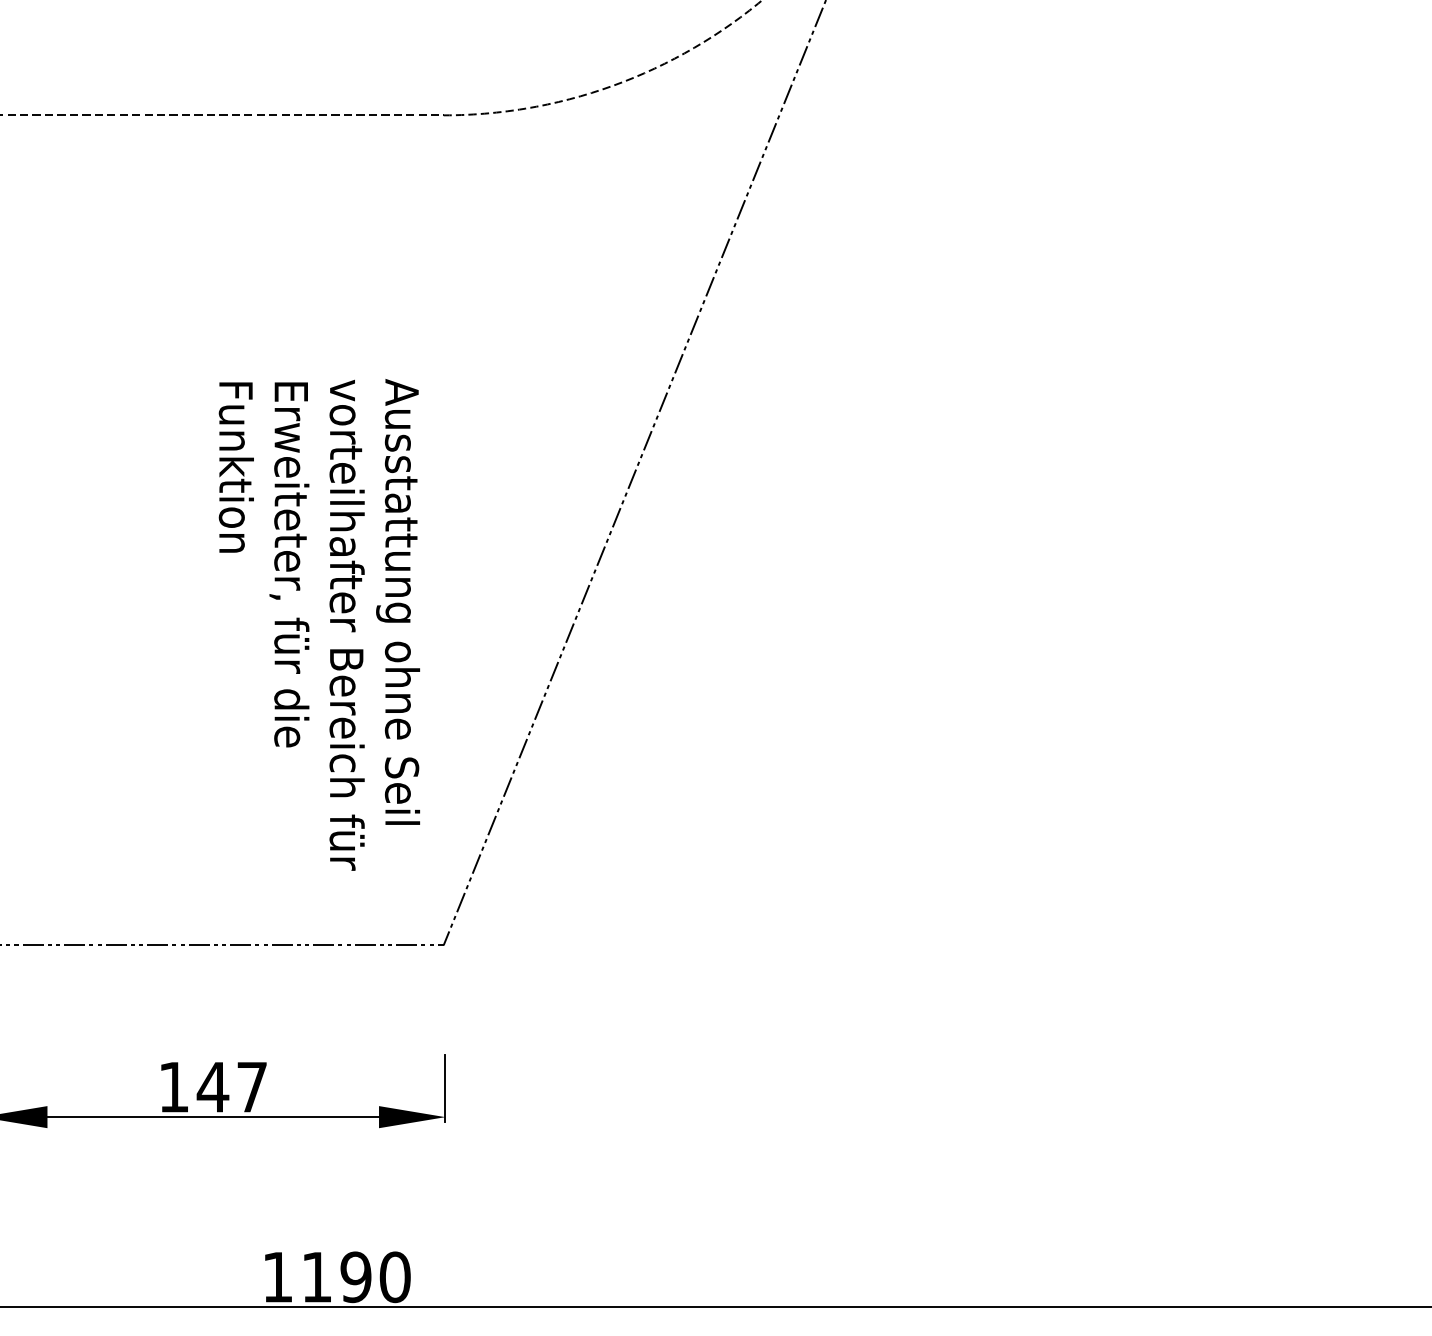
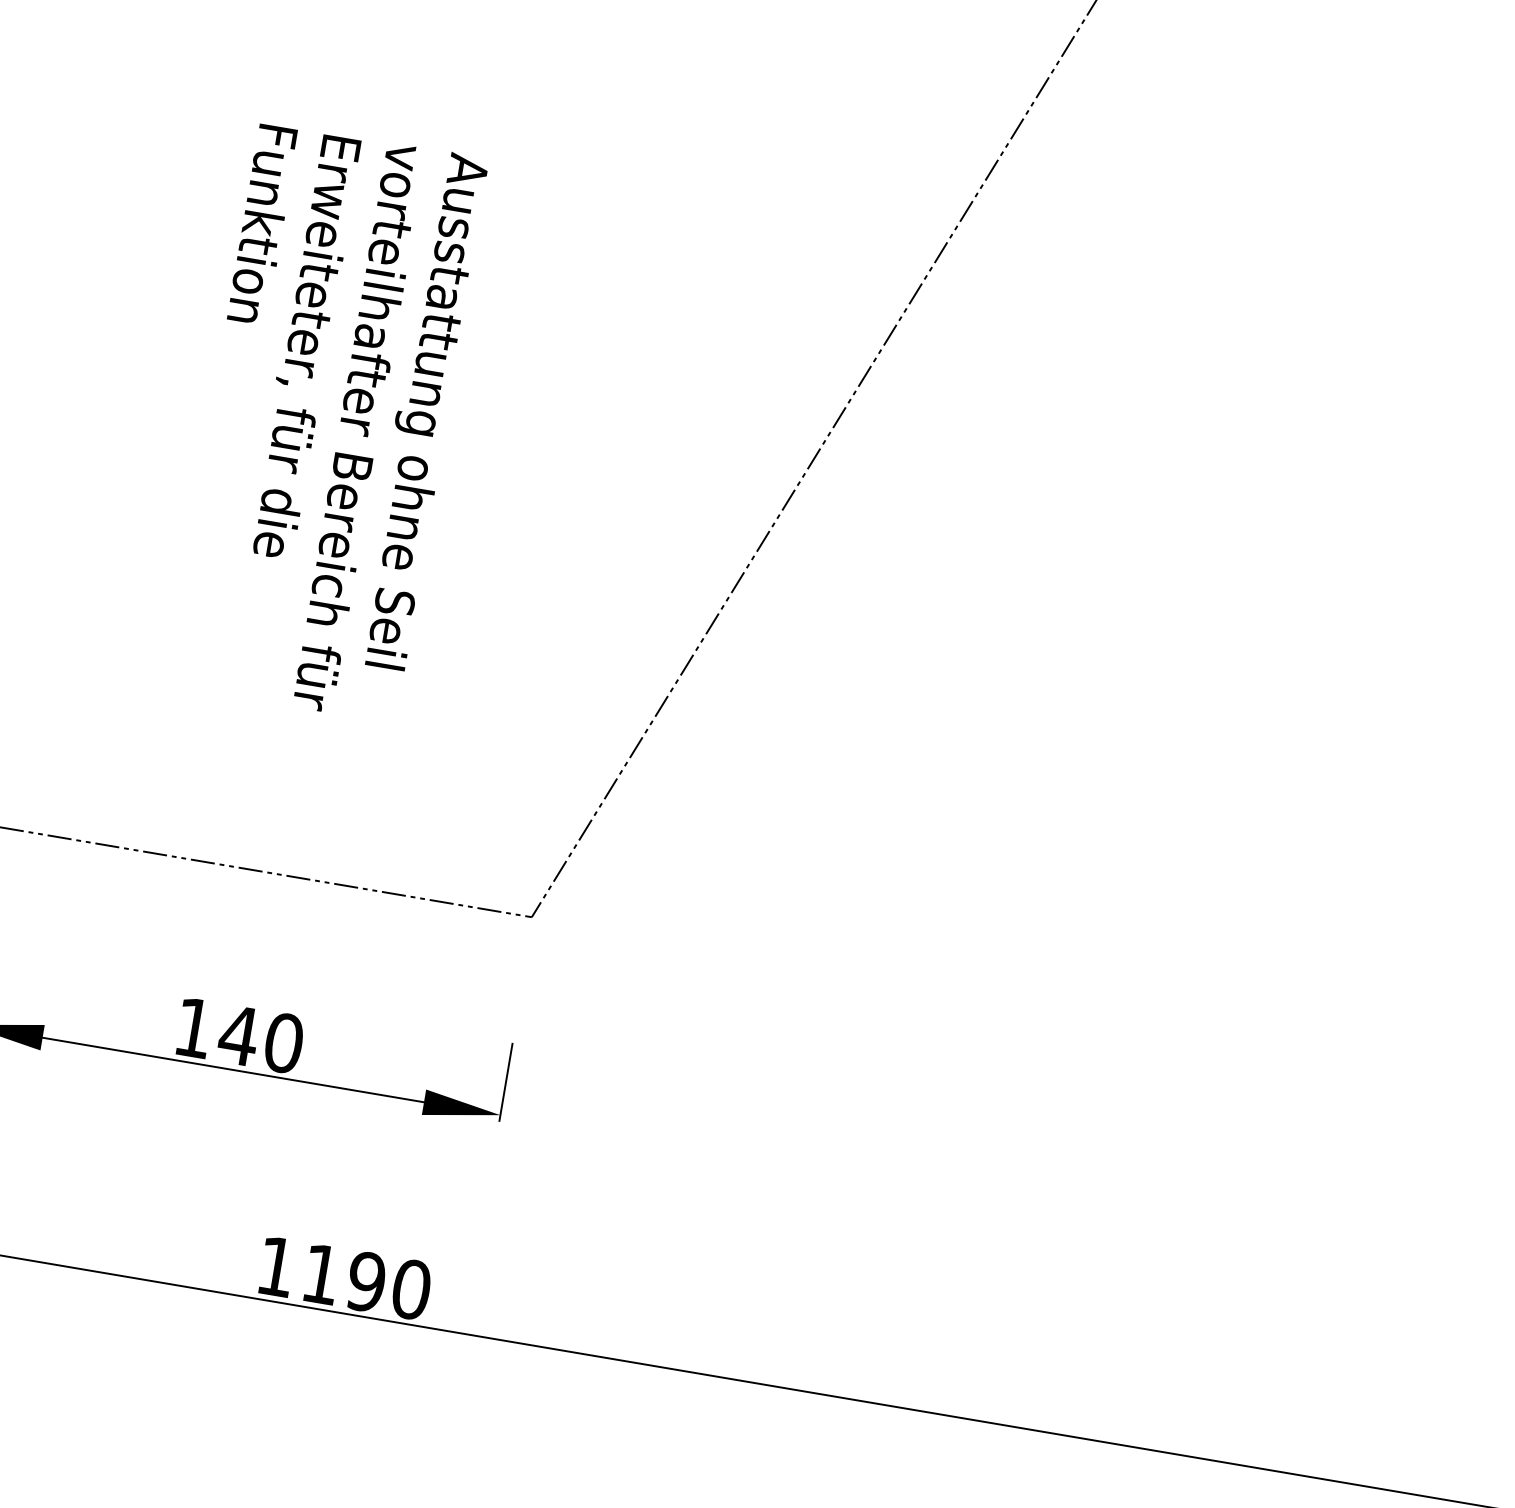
text: (318, 624) -> (326, 421), moved
text: (251, 1087) -> (283, 1043), 147 -> 140

